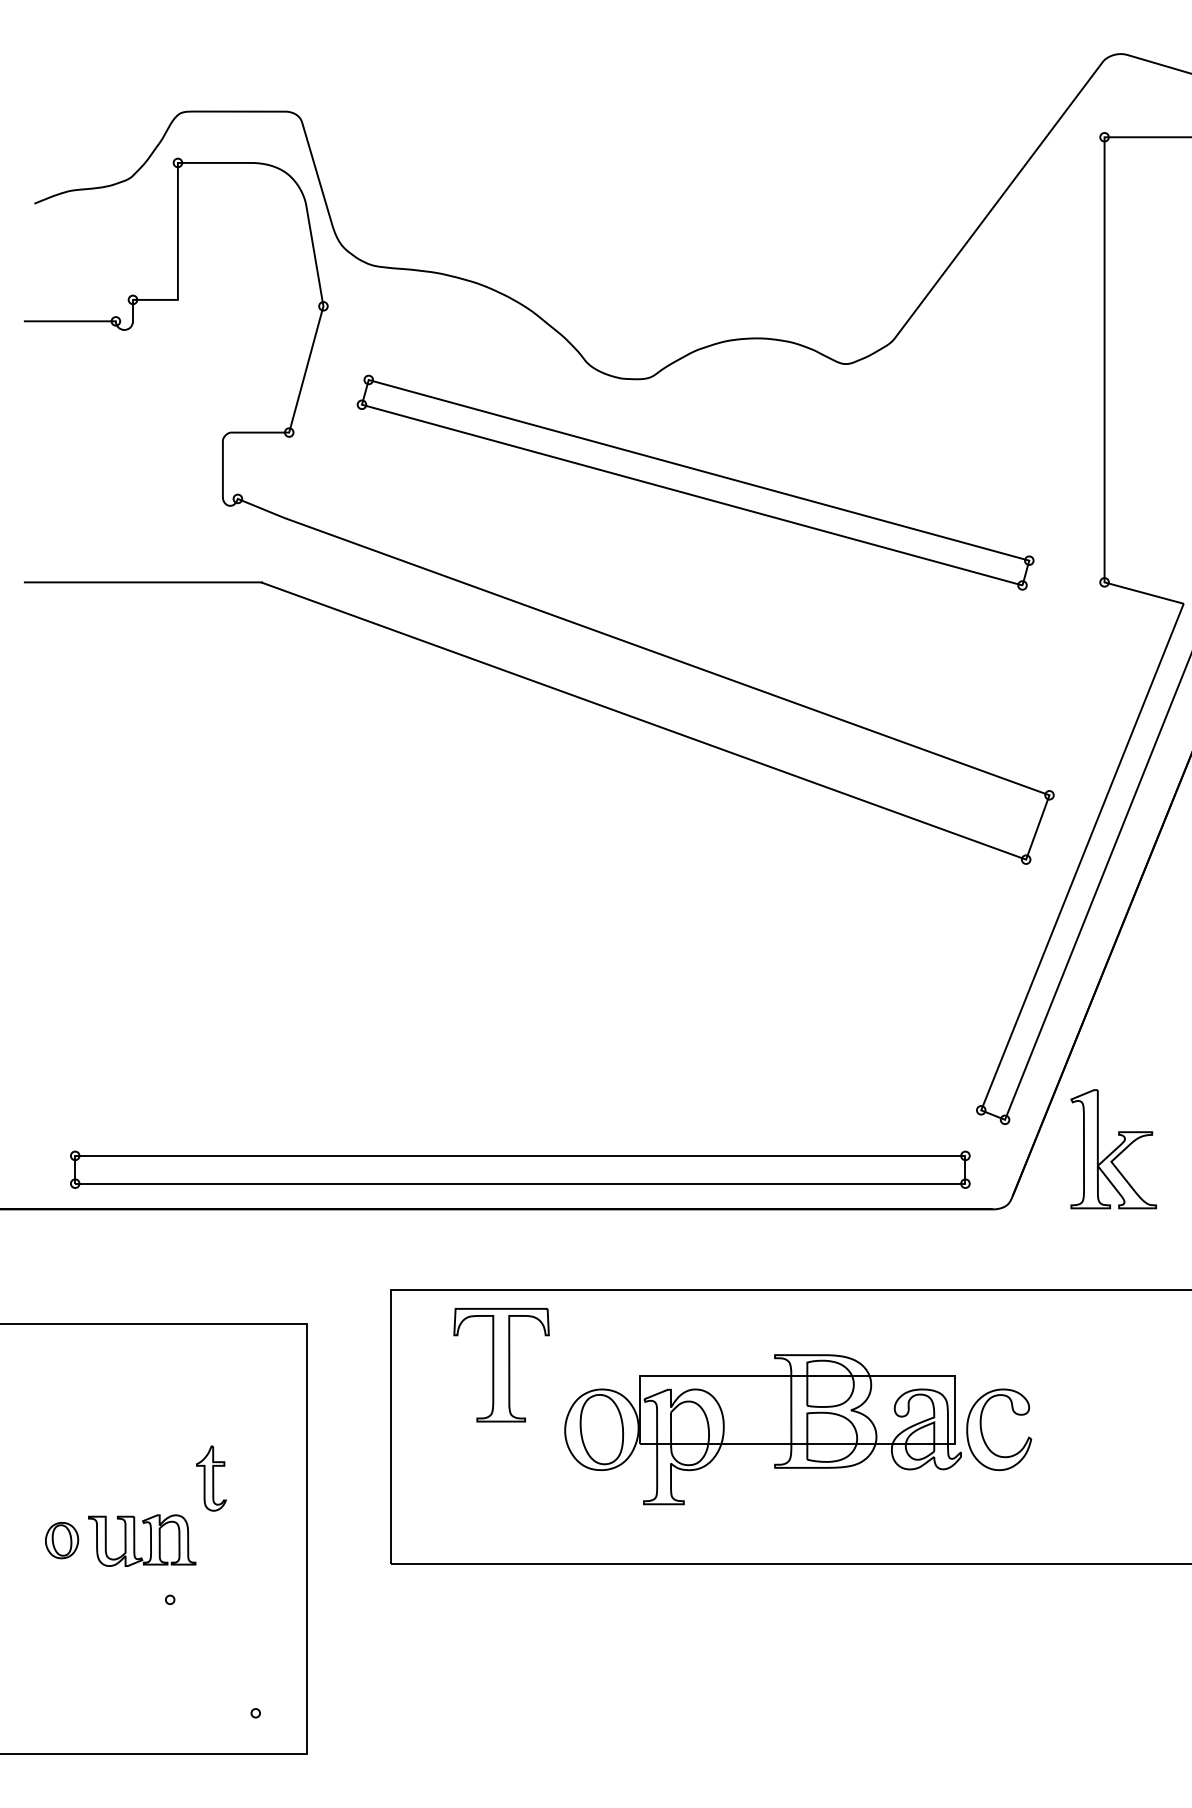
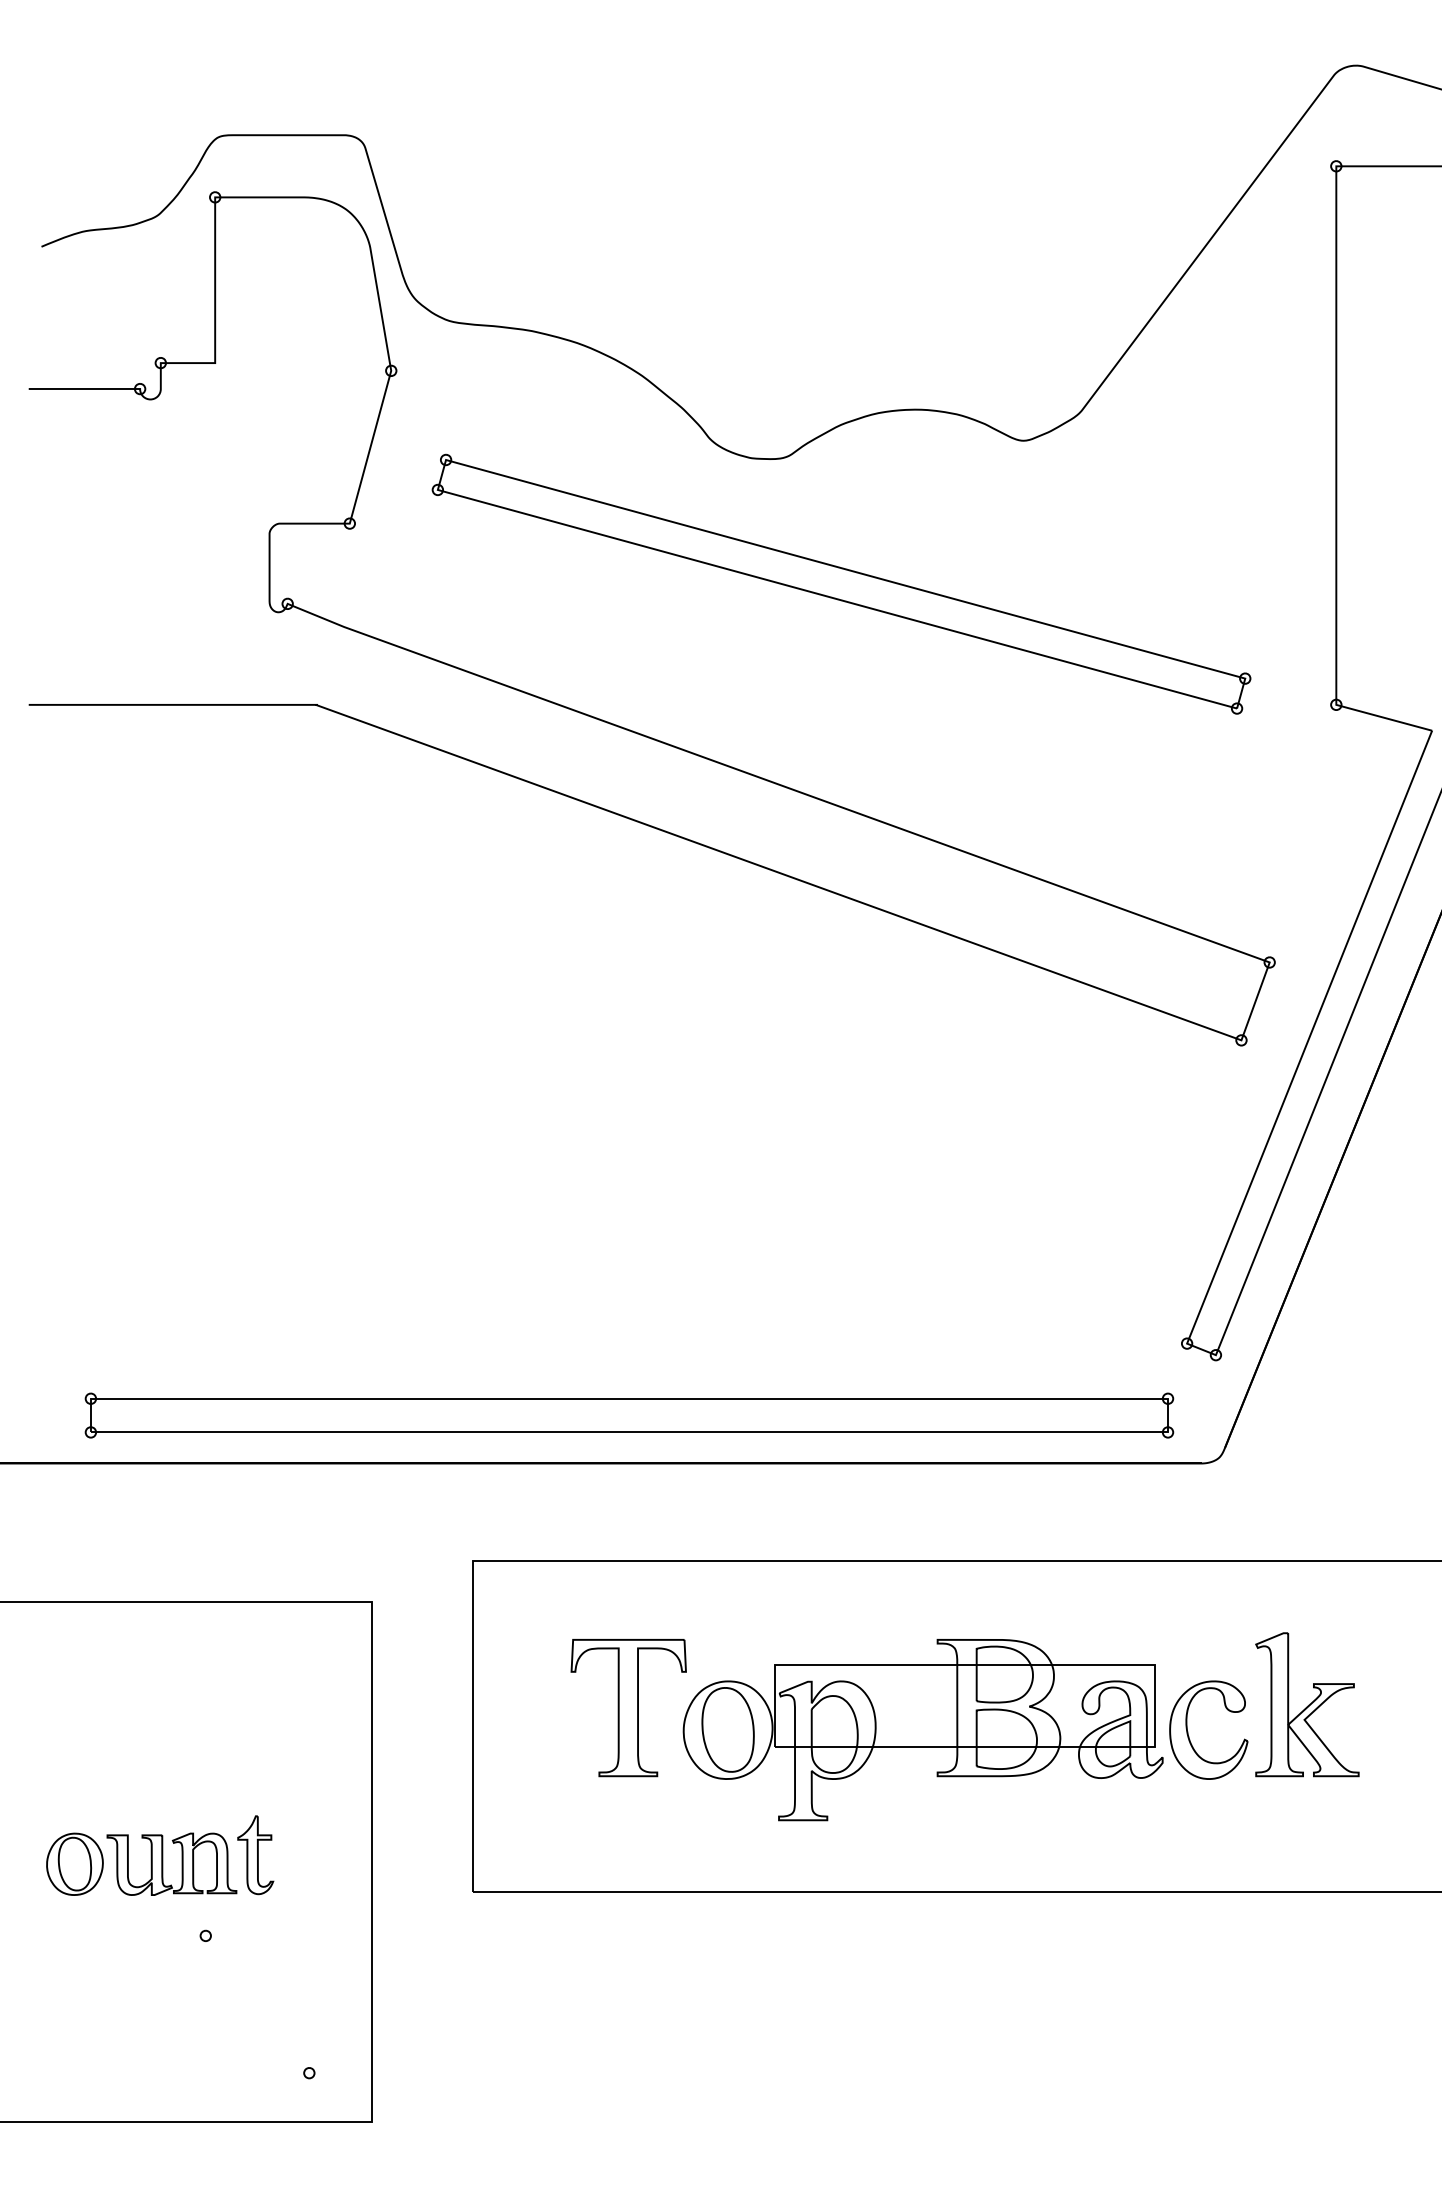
part: (1113, 1149) -> (1307, 1704), moved
part: (501, 1365) -> (628, 1708), moved
part: (211, 1478) -> (255, 1855), moved
part: (61, 1539) -> (74, 1863), size x1.43

